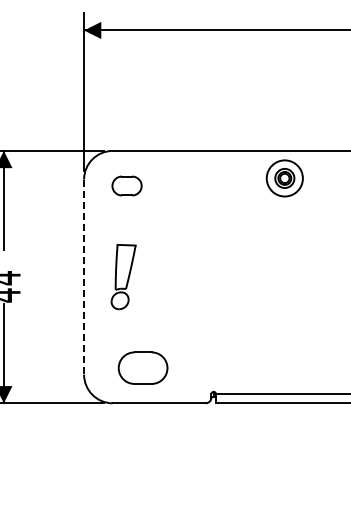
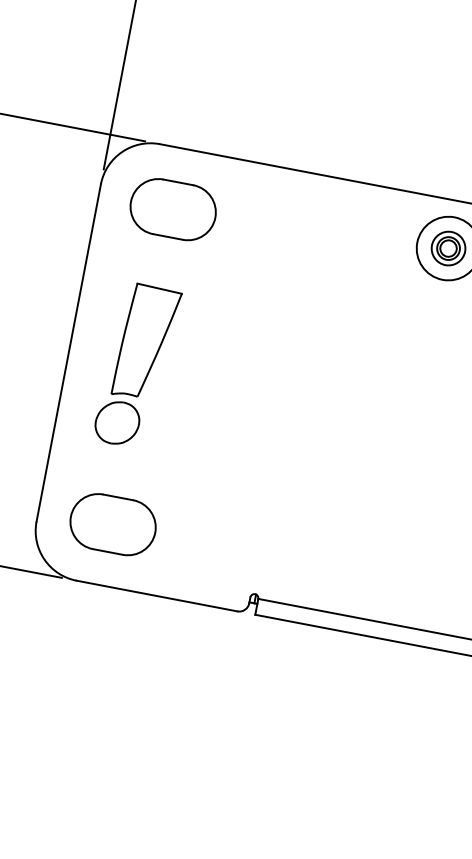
part: (126, 185) -> (172, 208), size x1.67
part: (123, 276) -> (137, 364), size x1.43
line: (84, 277) -> (69, 353), dashed -> solid
part: (142, 367) -> (112, 523), moved

